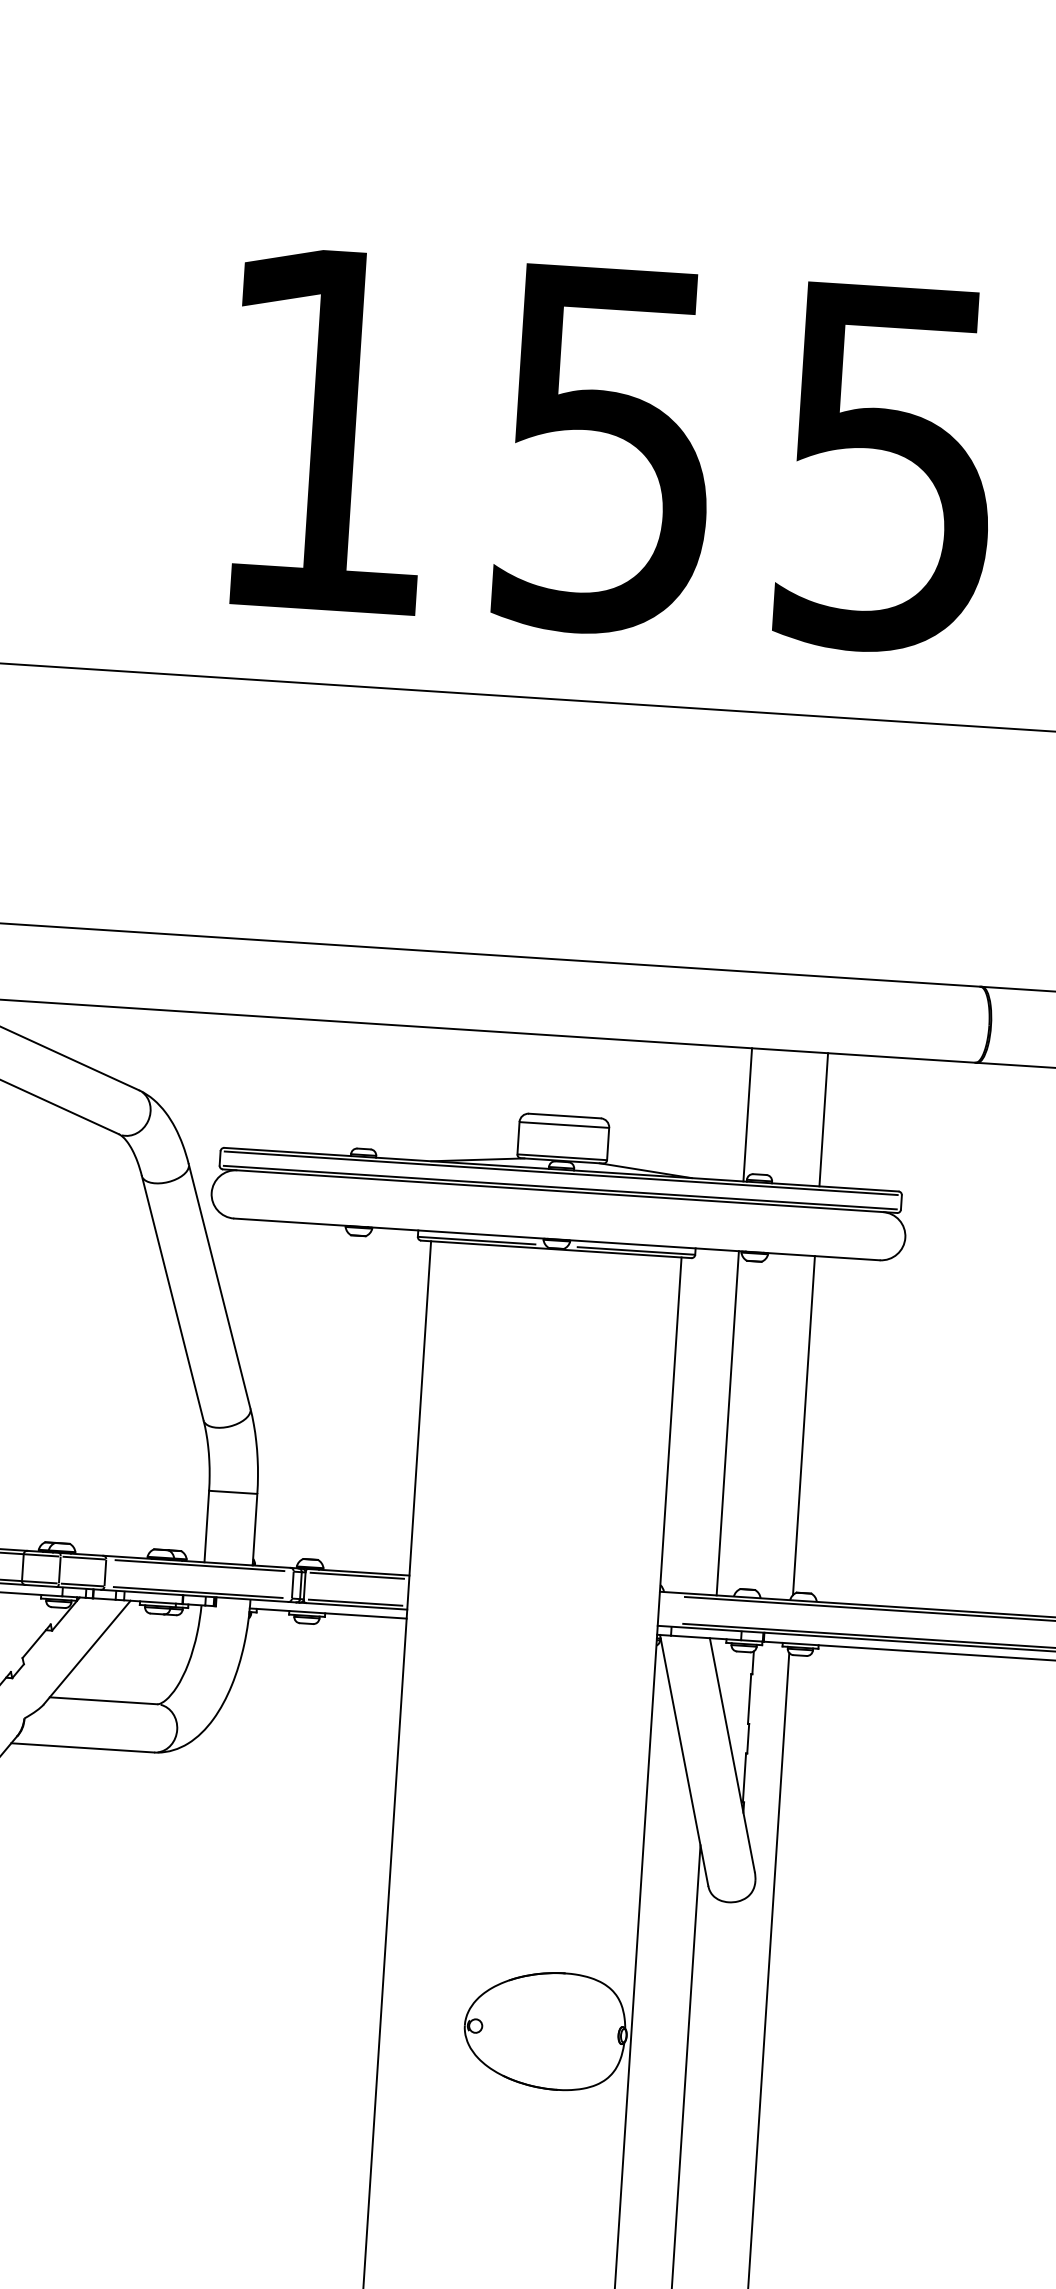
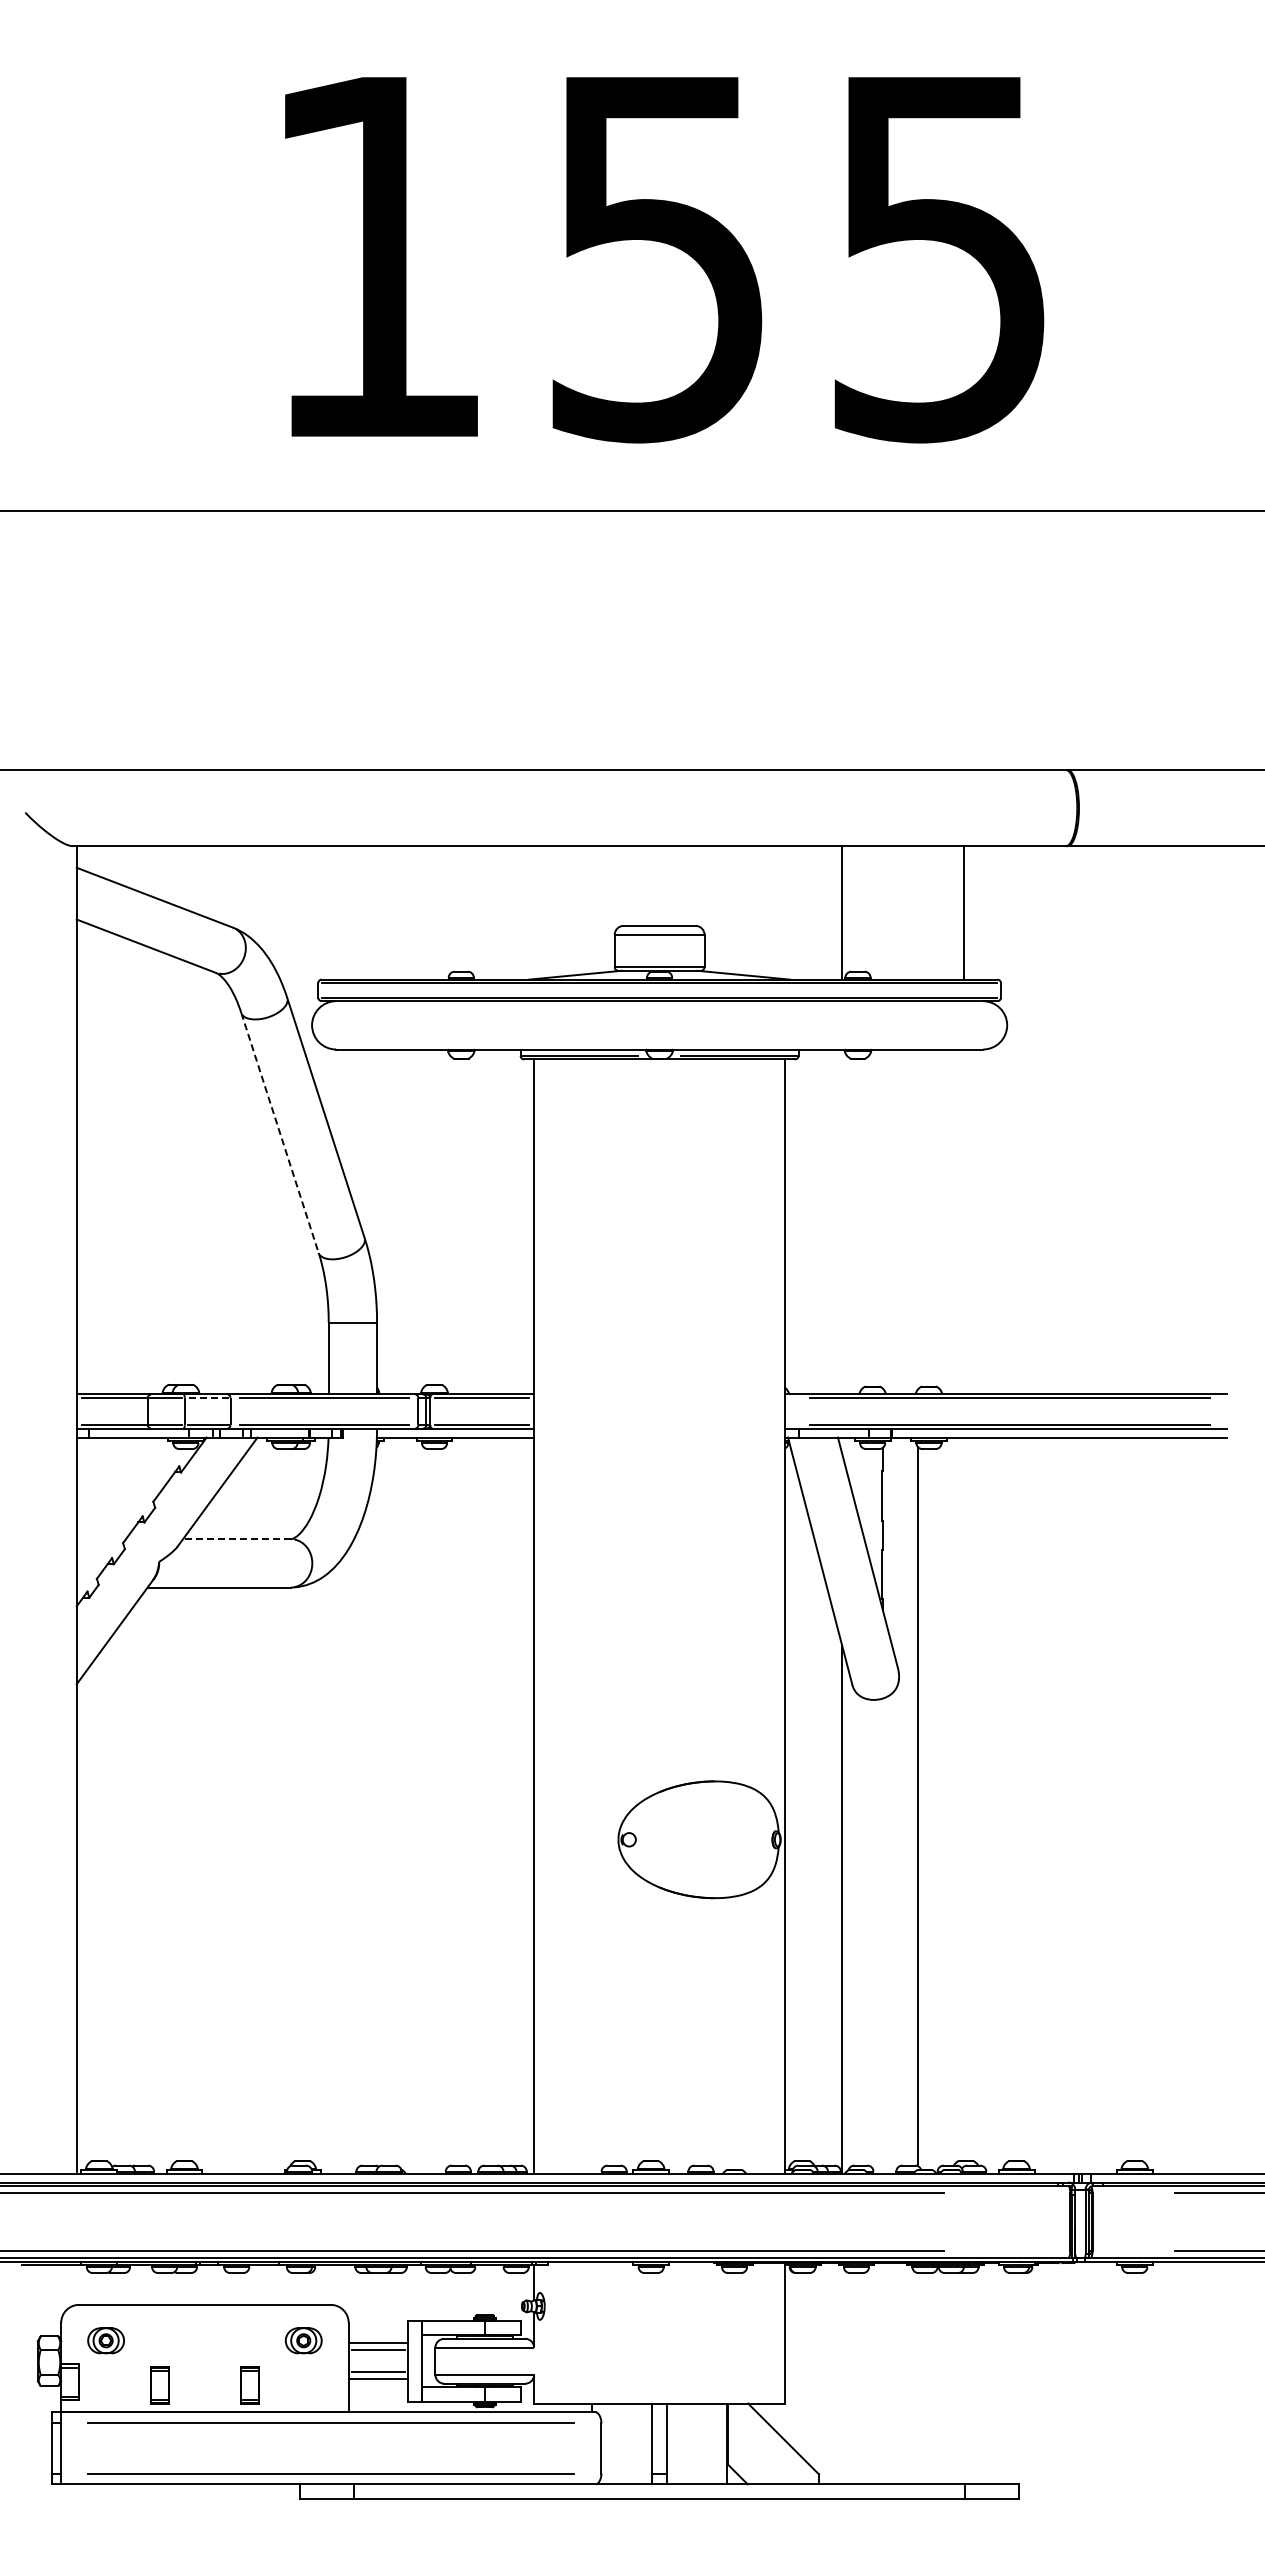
line: (824, 1119) -> (964, 912), moved
line: (173, 1298) -> (280, 1133), solid -> dashed
line: (727, 1422) -> (841, 1221), removed
line: (804, 1425) -> (918, 1219), removed
line: (84, 1558) -> (208, 1398), solid -> dashed
line: (103, 1701) -> (236, 1539), solid -> dashed

